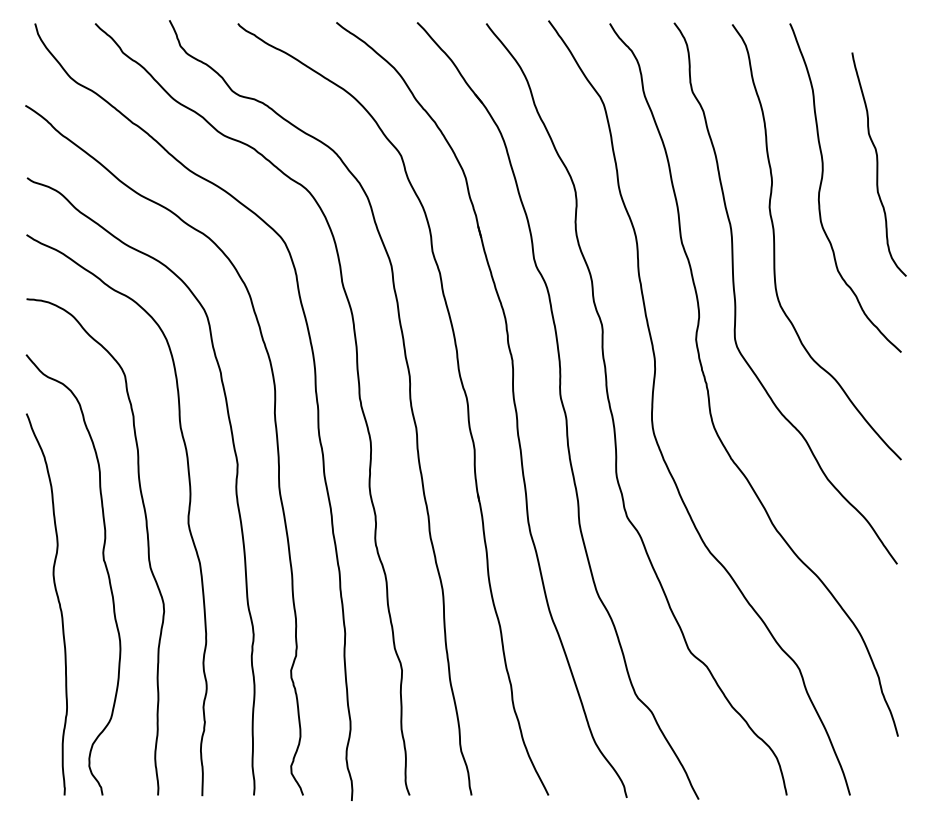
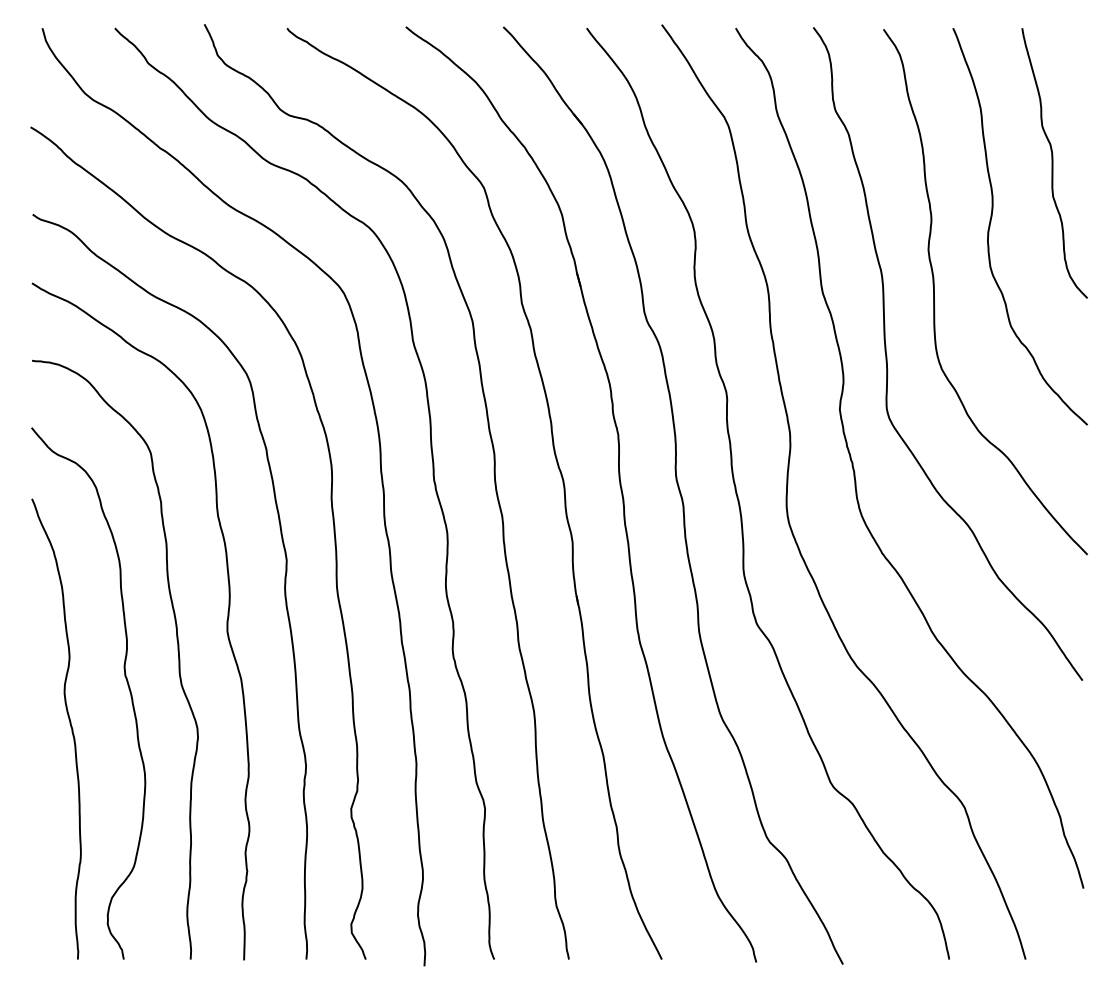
curve: (878, 164) -> (1053, 163), moved

